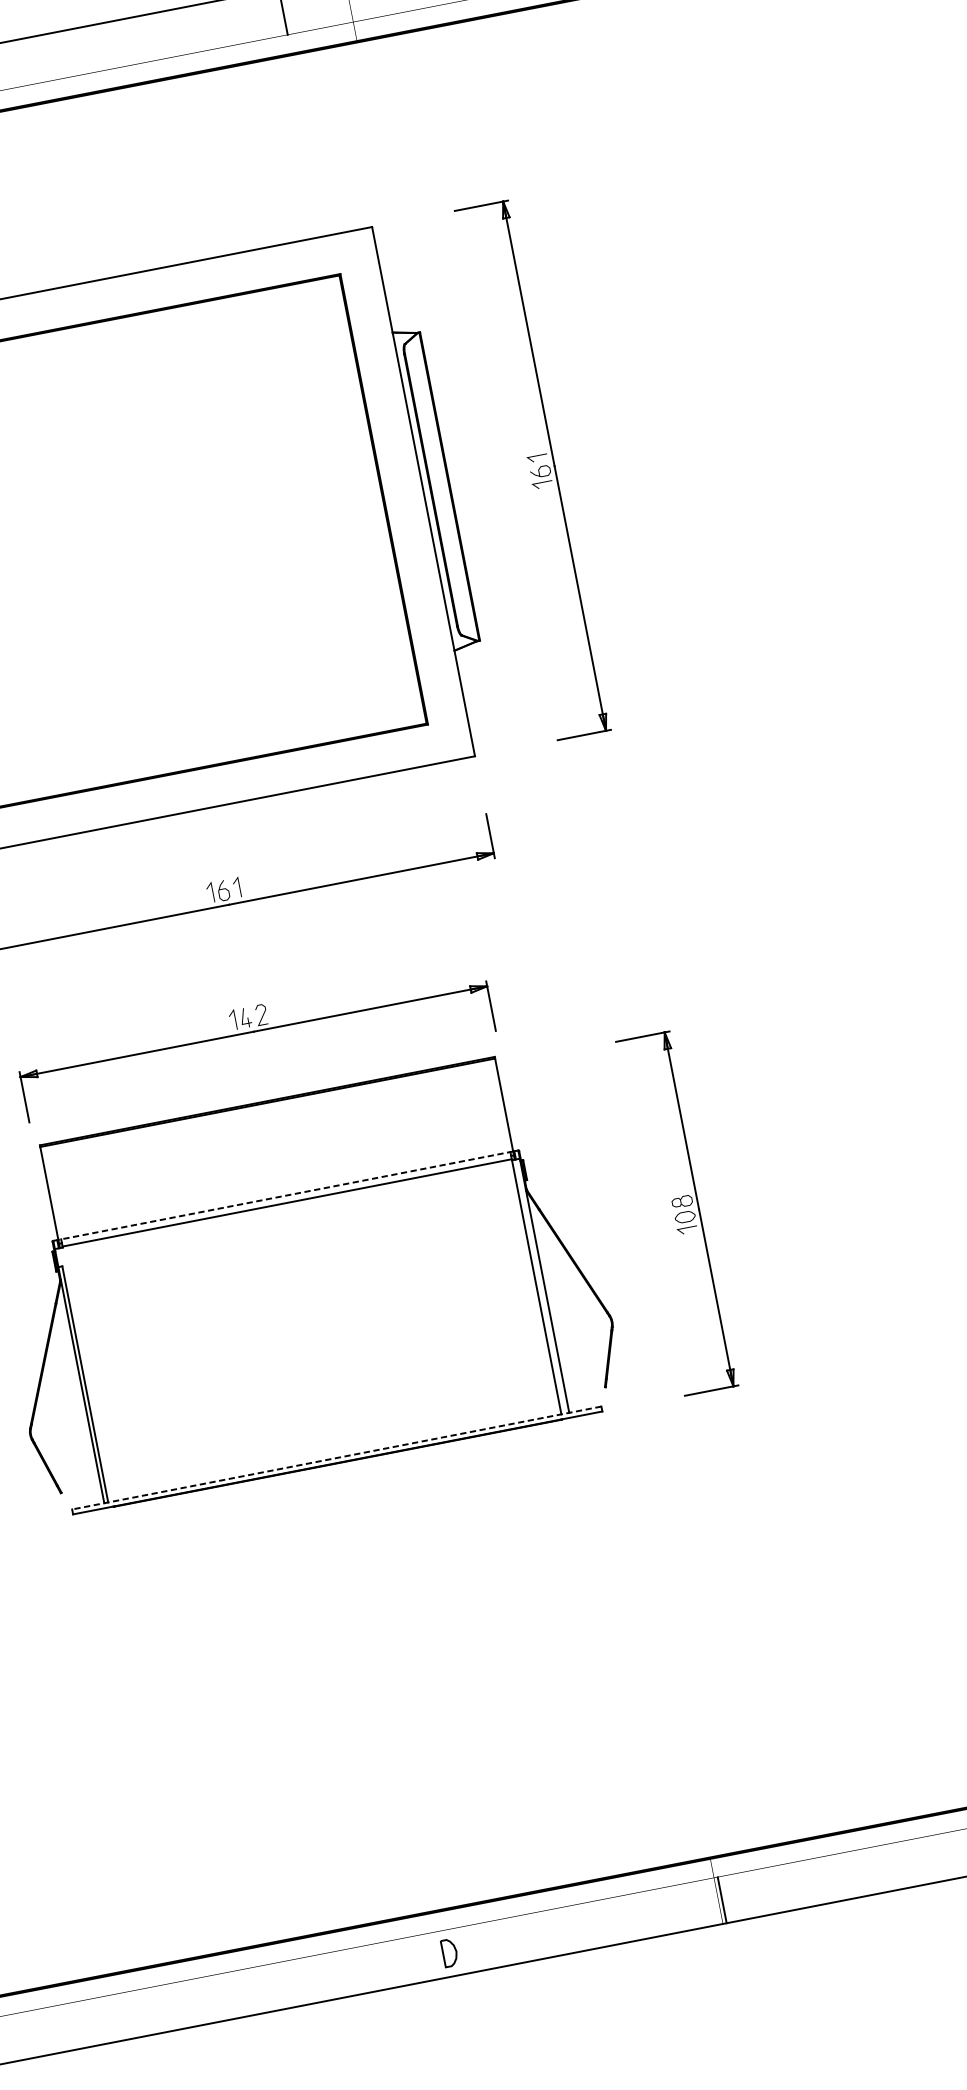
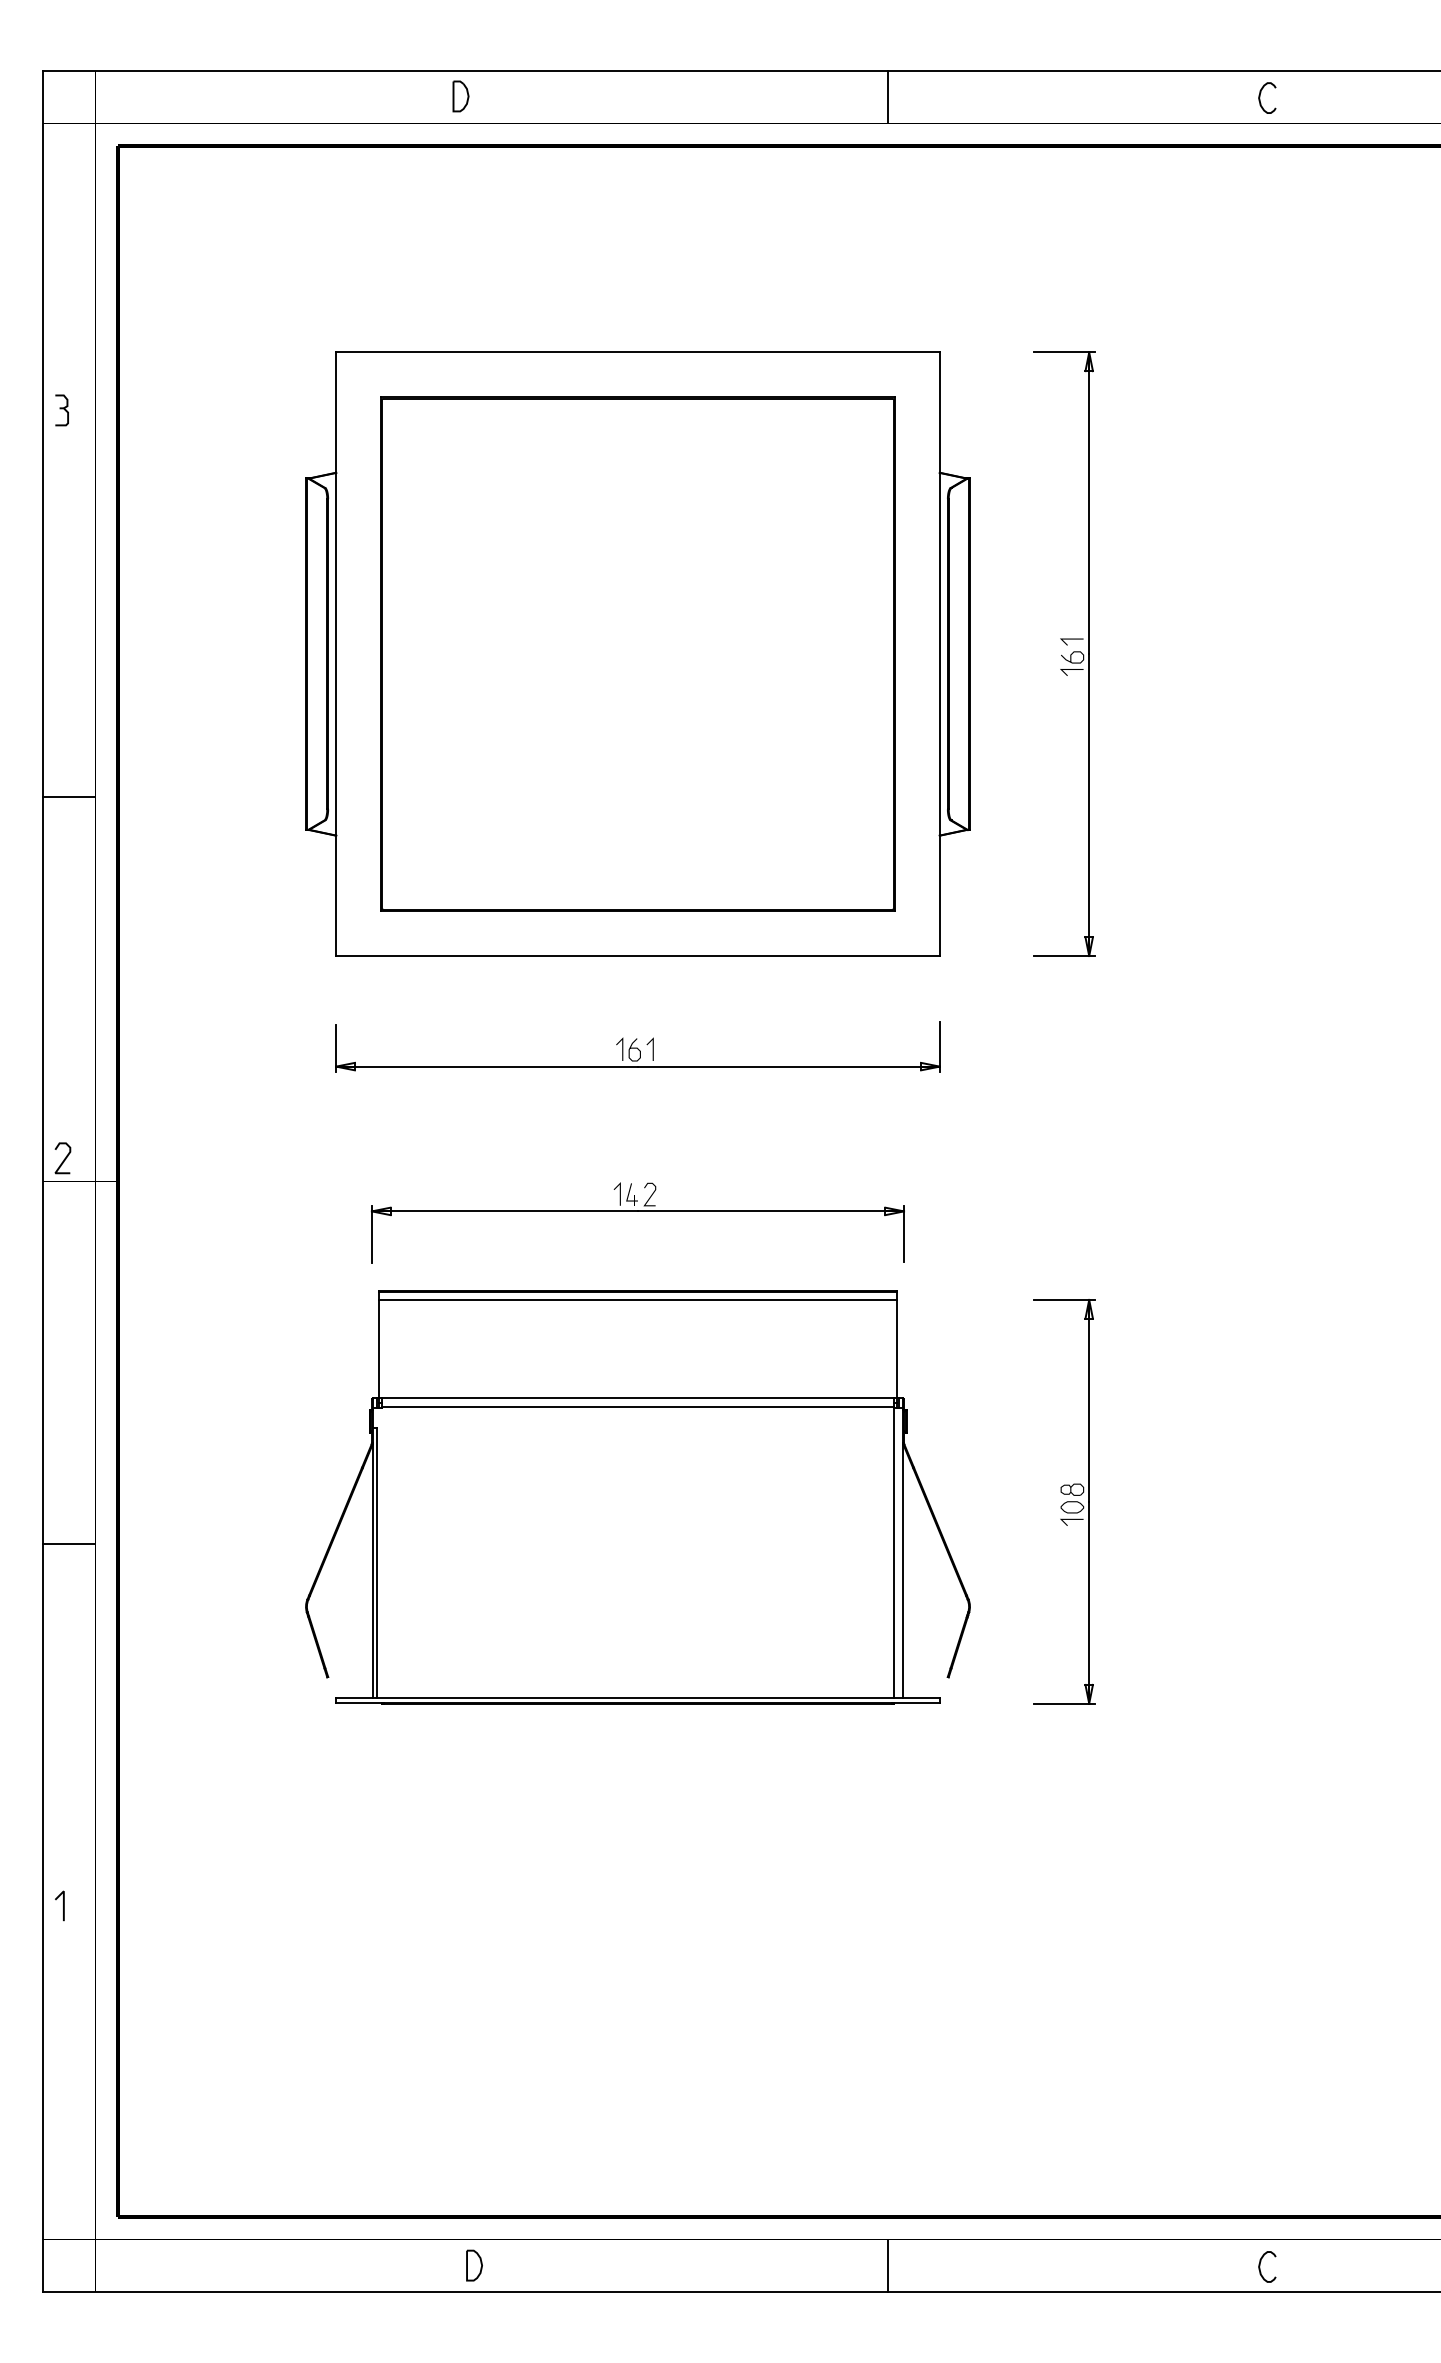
line: (268, 1109) -> (637, 1299), added
line: (285, 1195) -> (637, 1398), dashed -> solid
line: (337, 1457) -> (638, 1697), dashed -> solid
line: (722, 1899) -> (888, 2265), moved
part: (449, 1952) -> (474, 2265), moved

